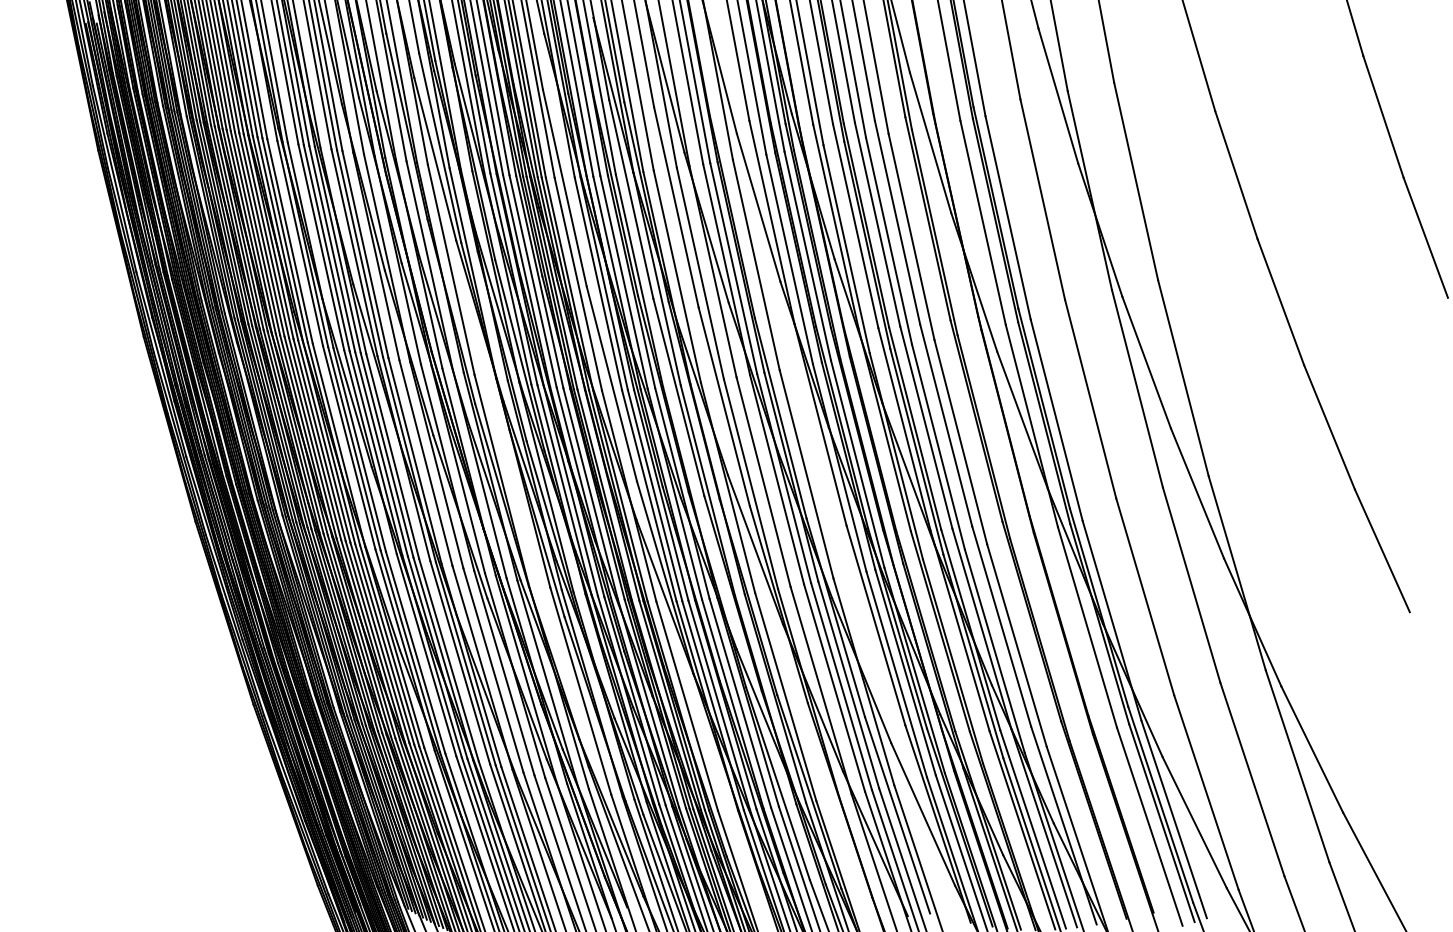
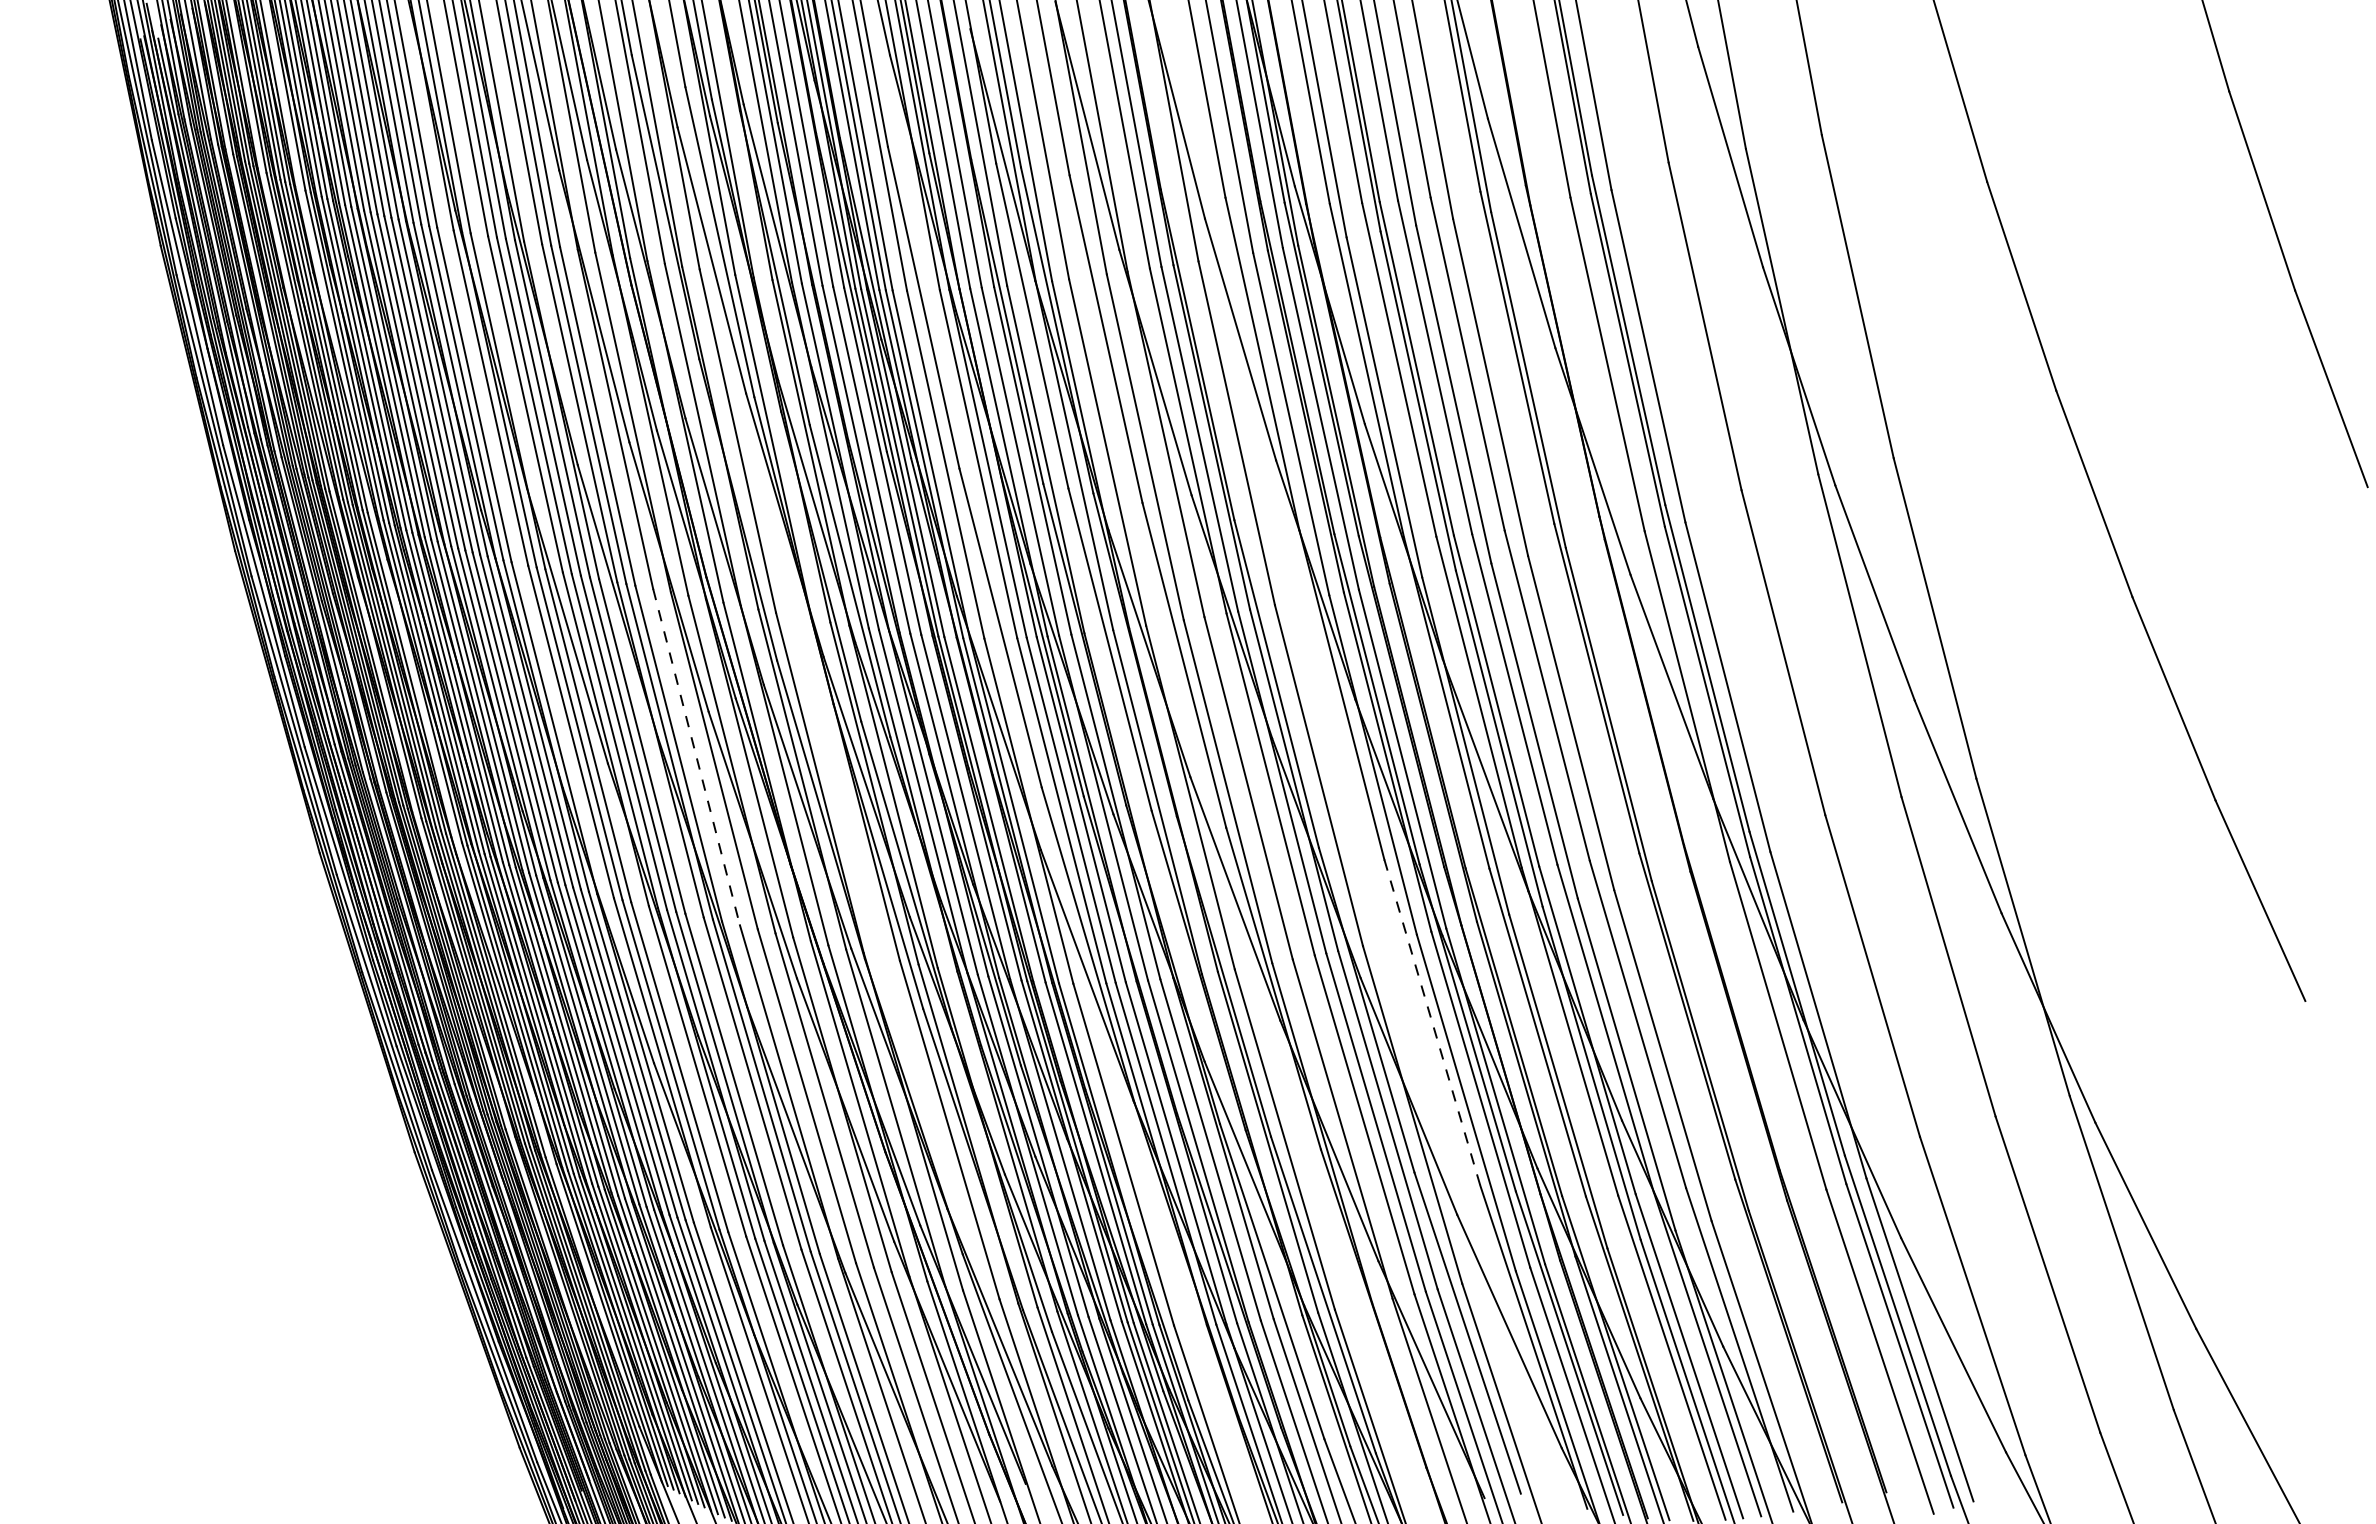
line: (426, 463) -> (697, 757), solid -> dashed
line: (876, 625) -> (1433, 1022), solid -> dashed

